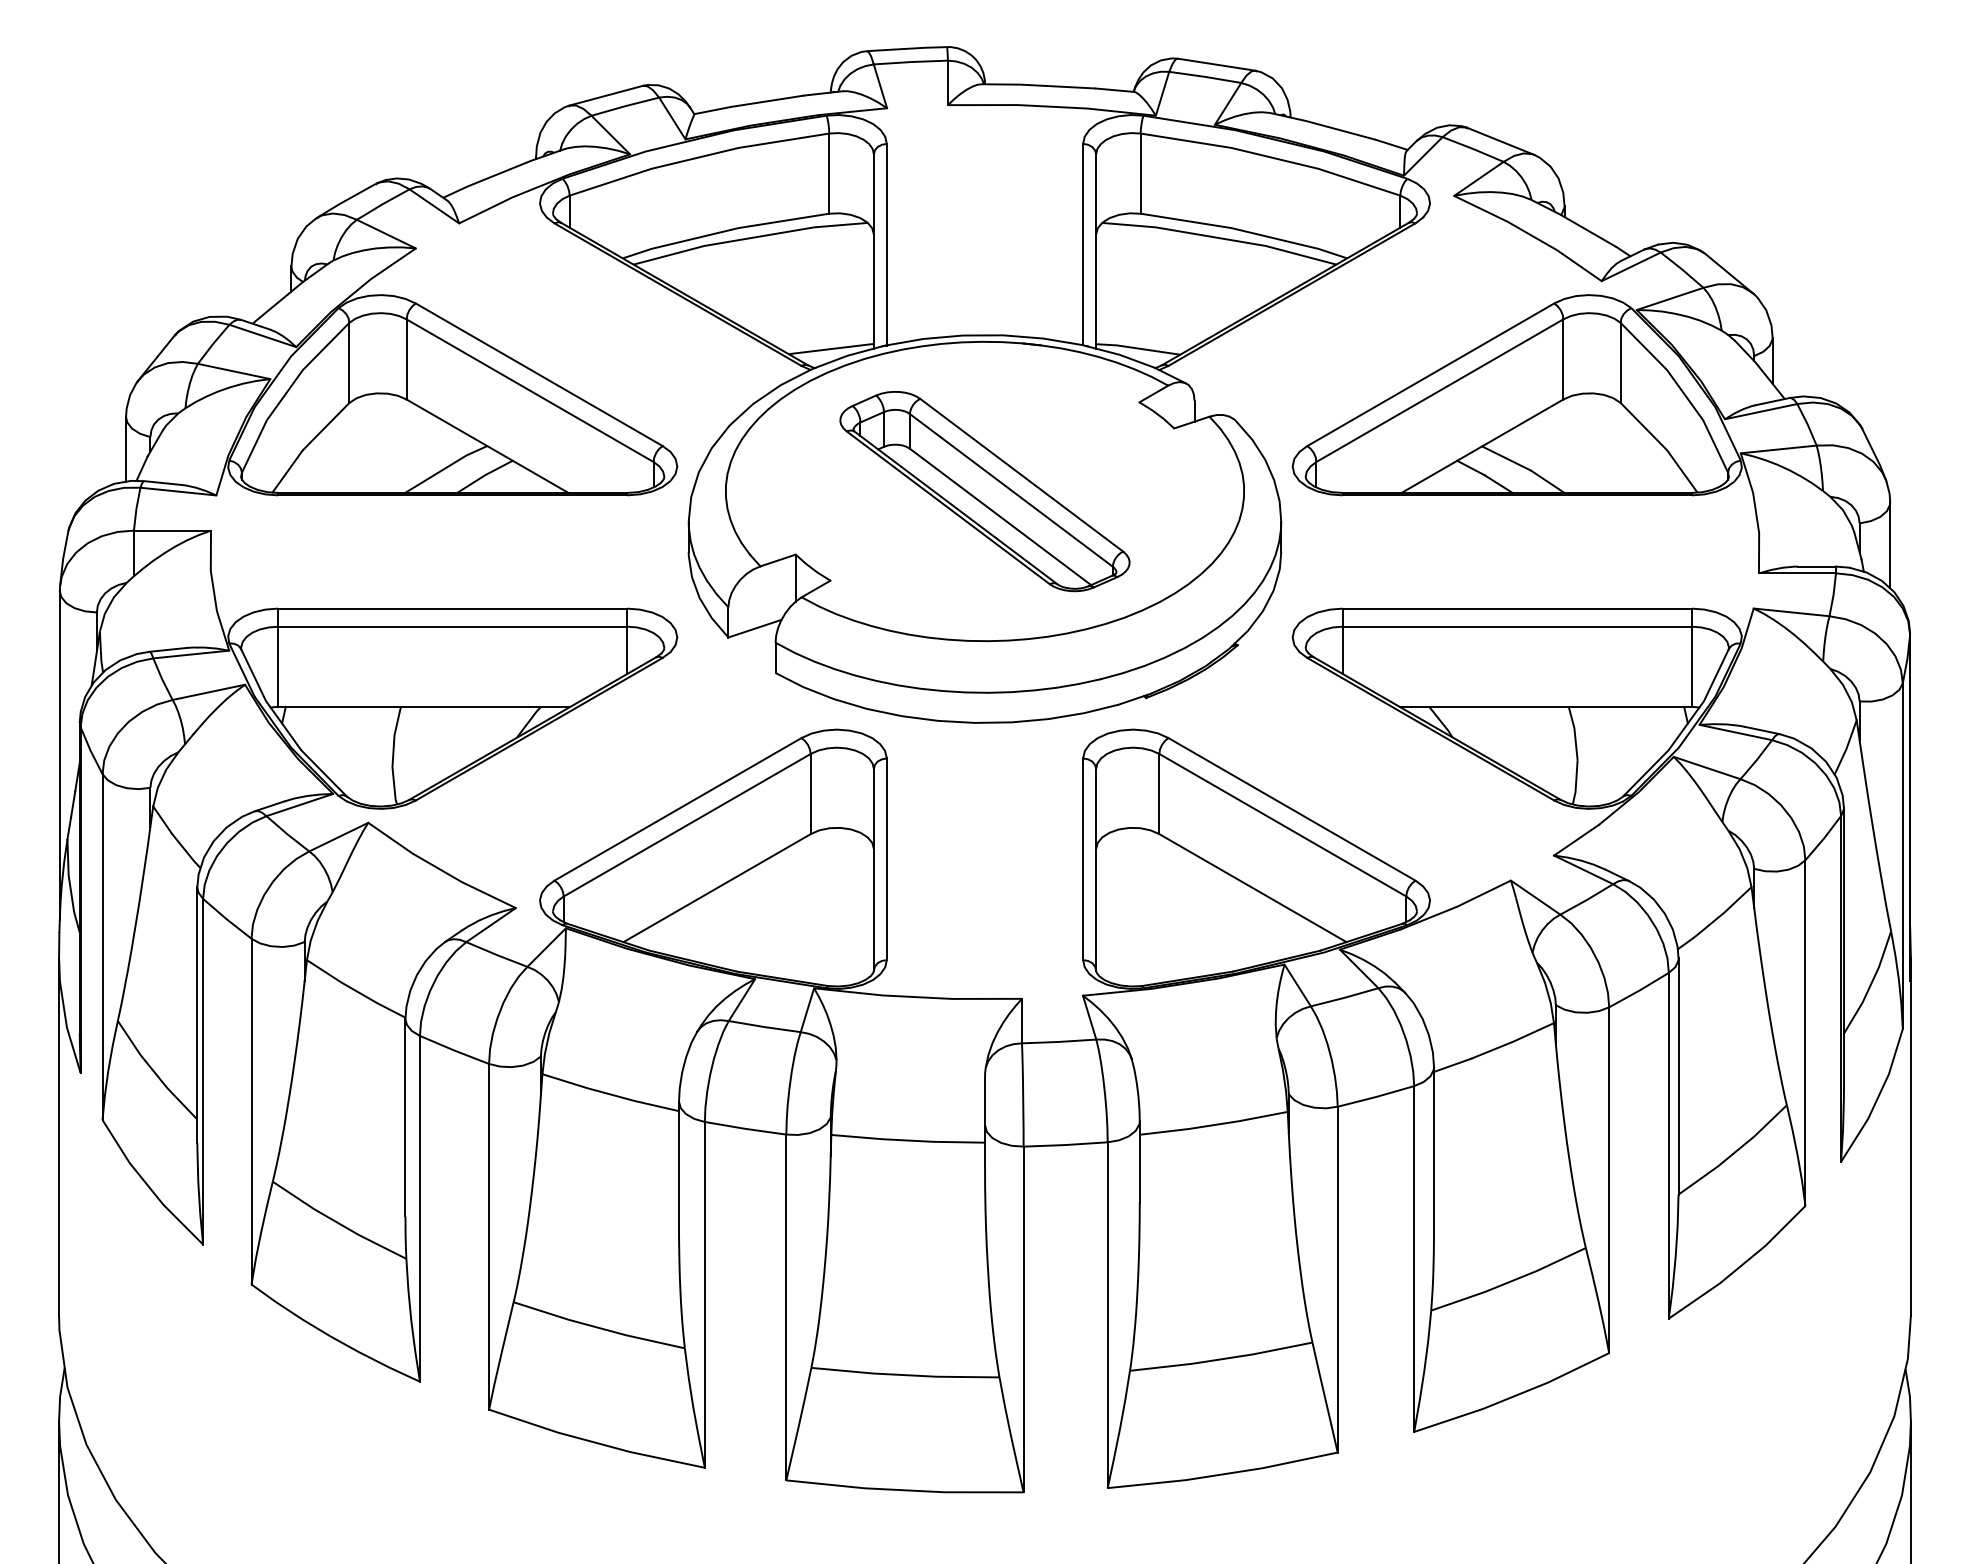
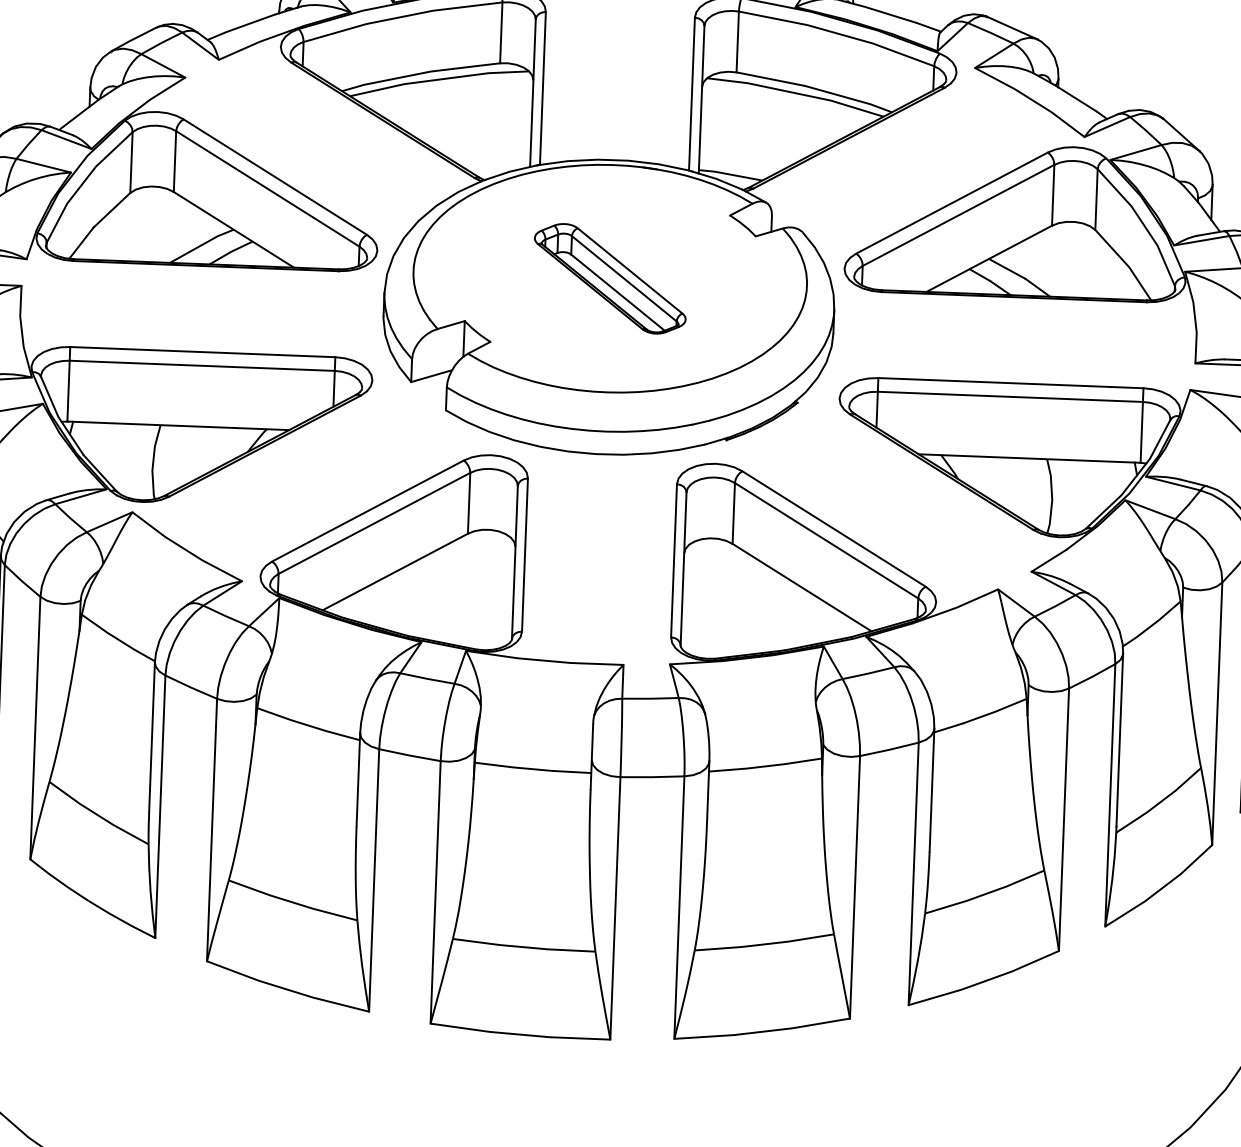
line: (830, 348) -> (497, 165), removed
part: (984, 491) -> (609, 278), size x0.7

